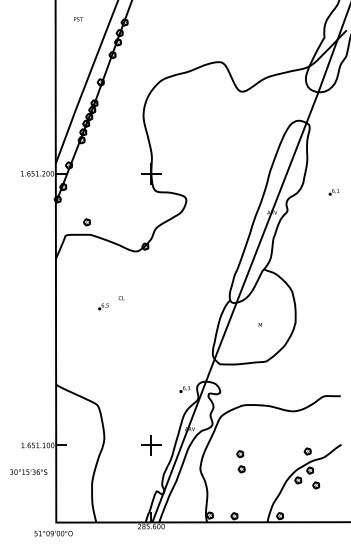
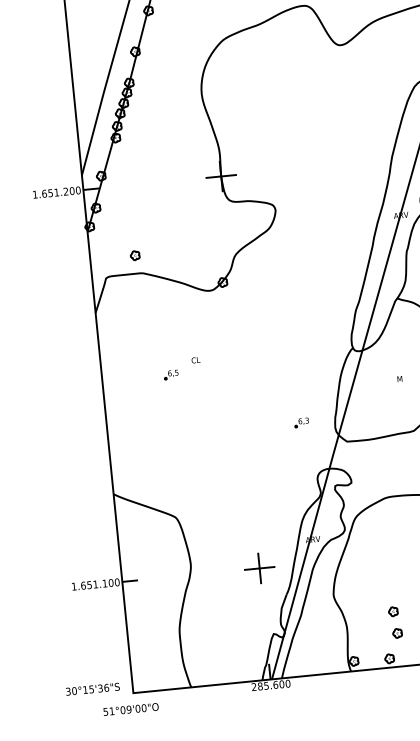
part: (184, 389) -> (300, 423), moved
part: (240, 461) -> (394, 622), moved
text: (28, 471) -> (92, 688), moved

